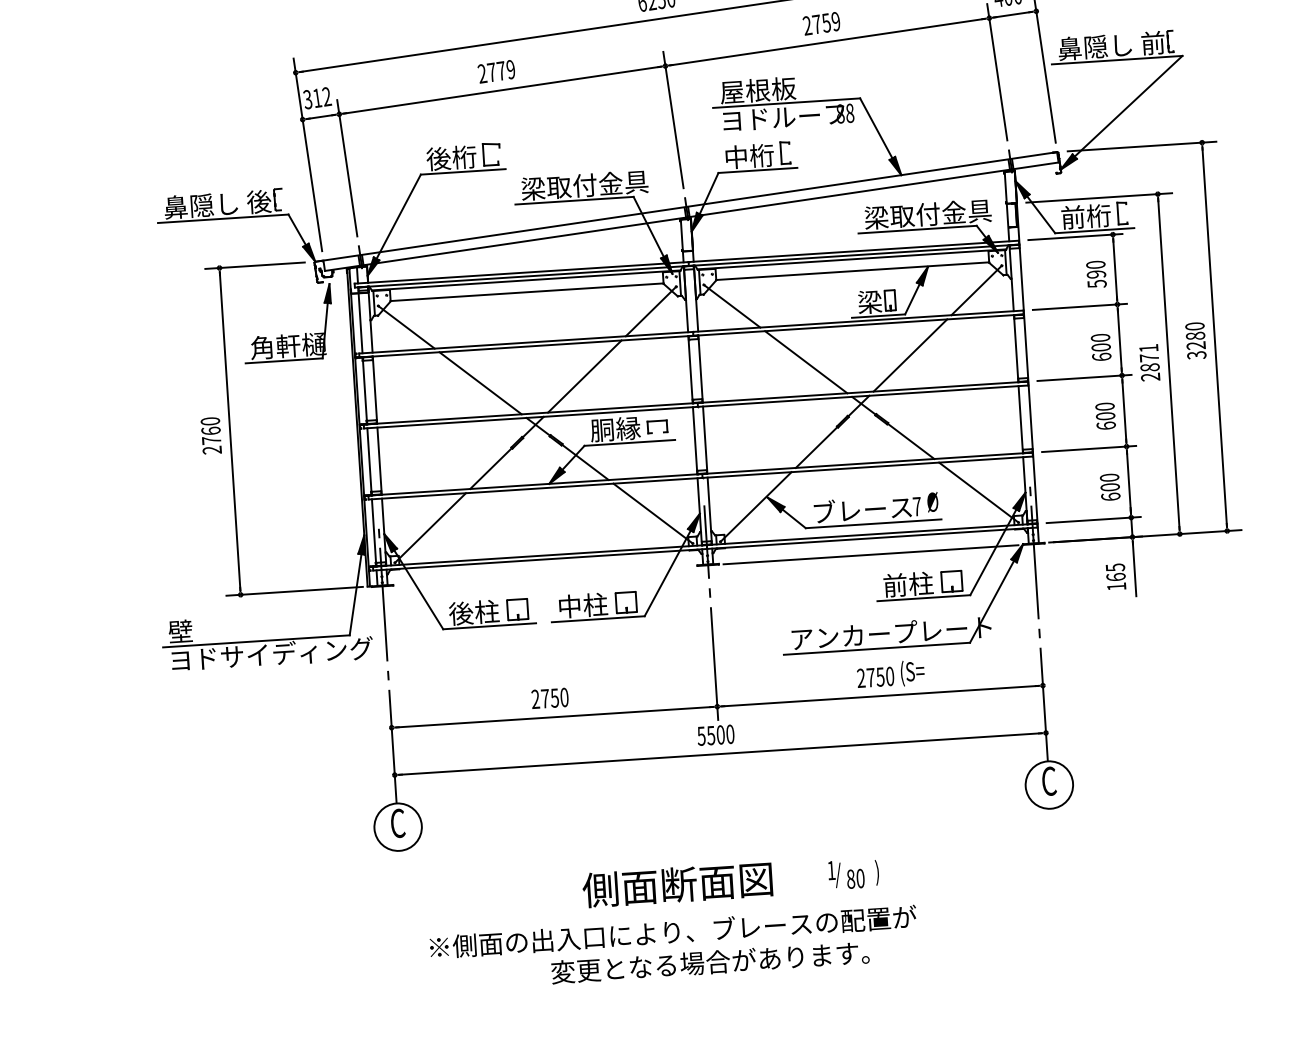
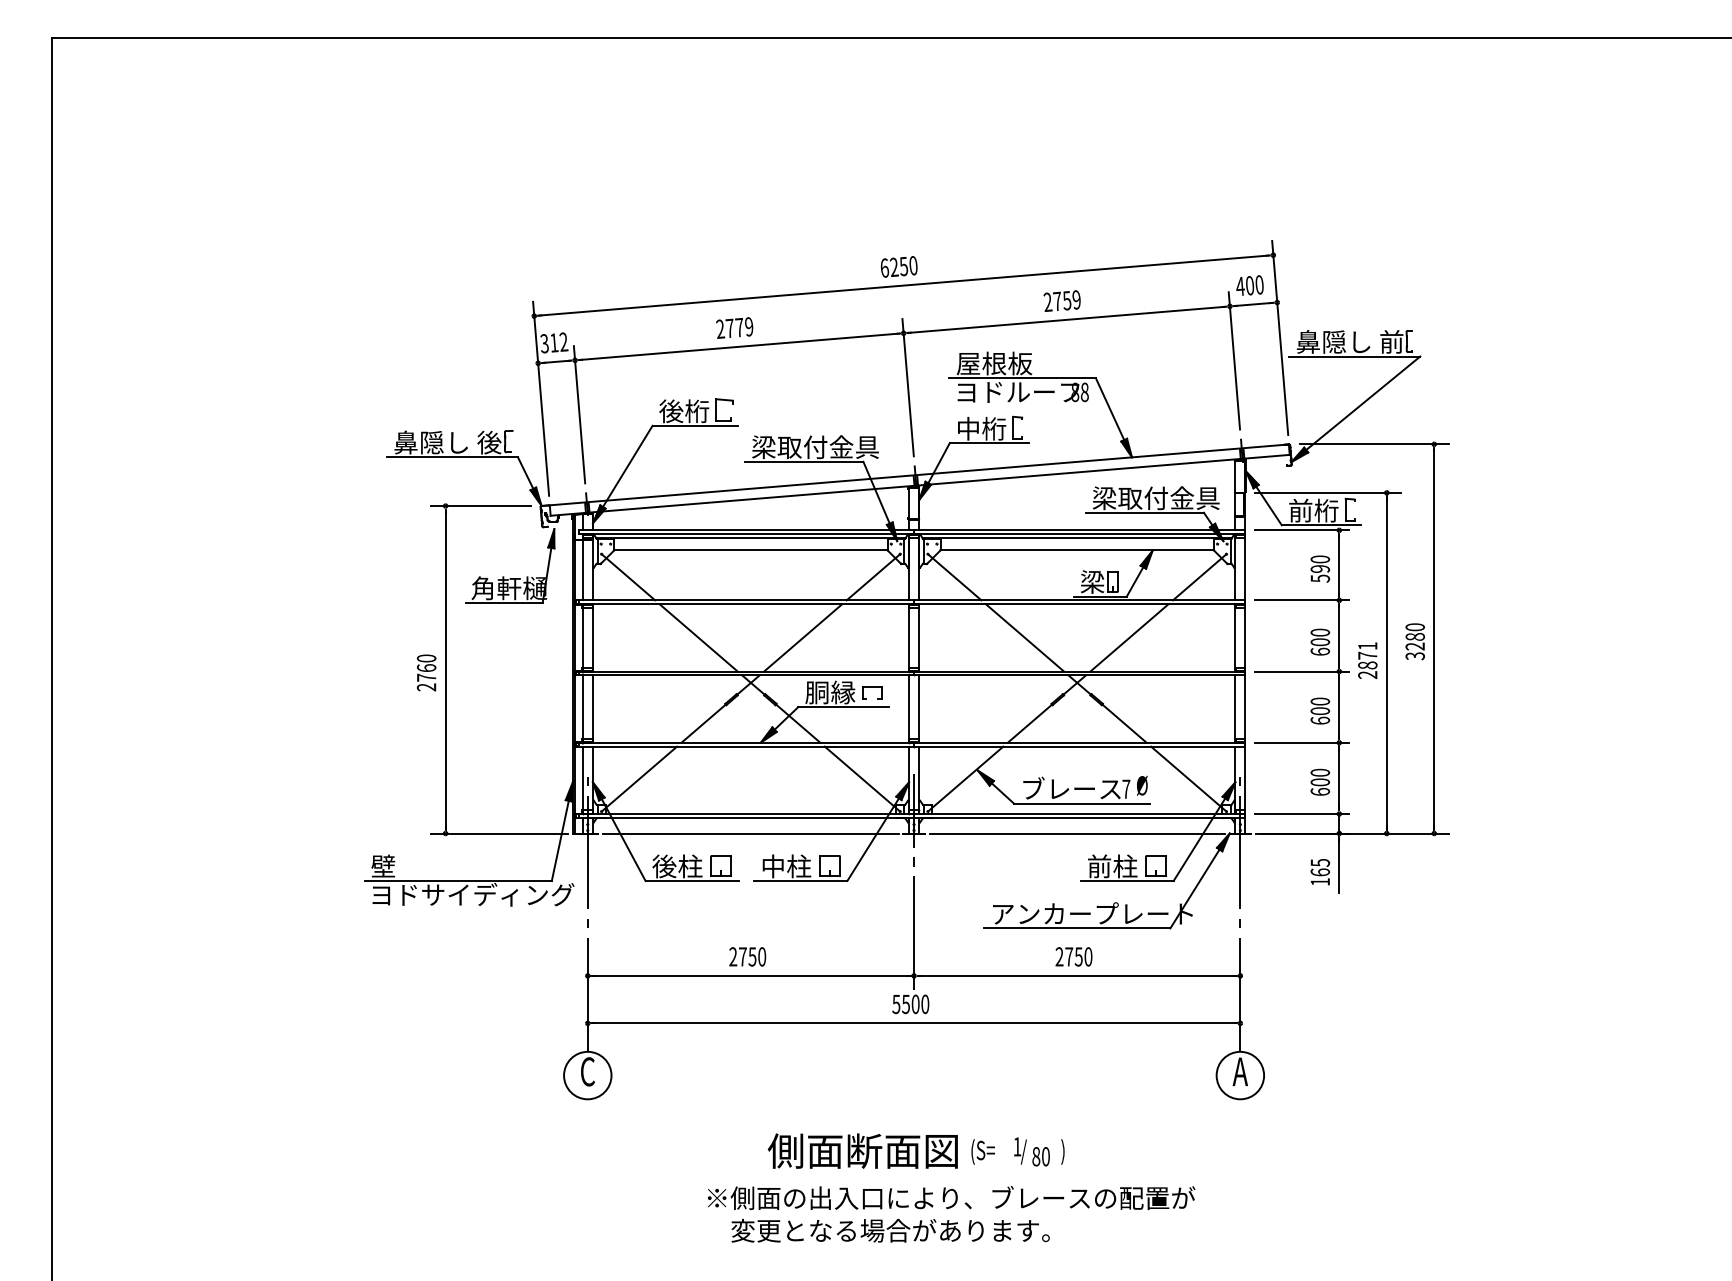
line: (544, 576) -> (750, 834), added
text: (911, 672) -> (982, 1151), moved
text: (1048, 781) -> (1239, 1071), C -> A
text: (673, 931) -> (951, 1197), moved

